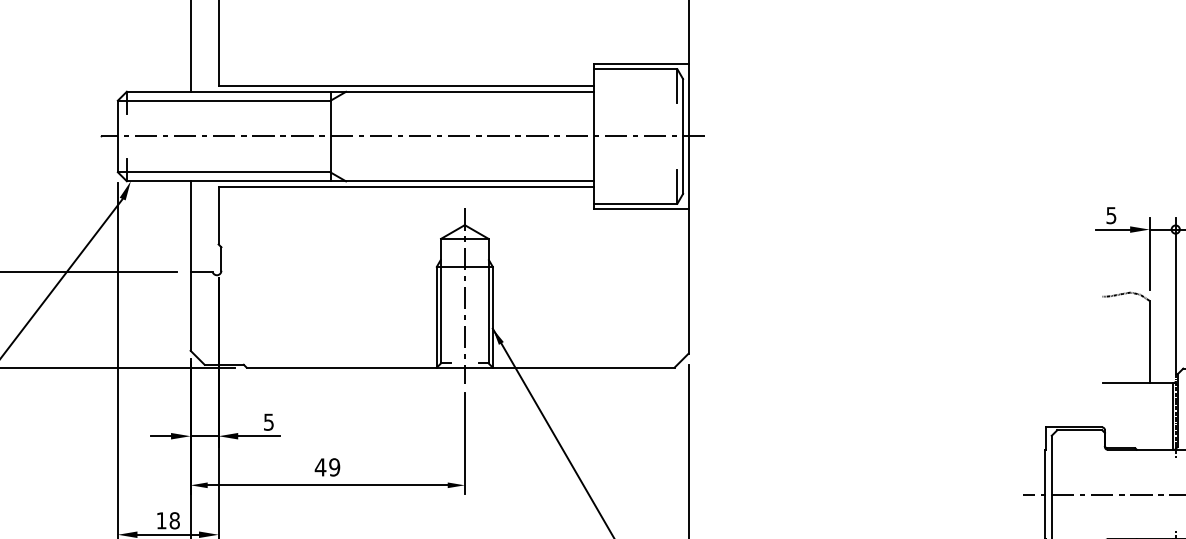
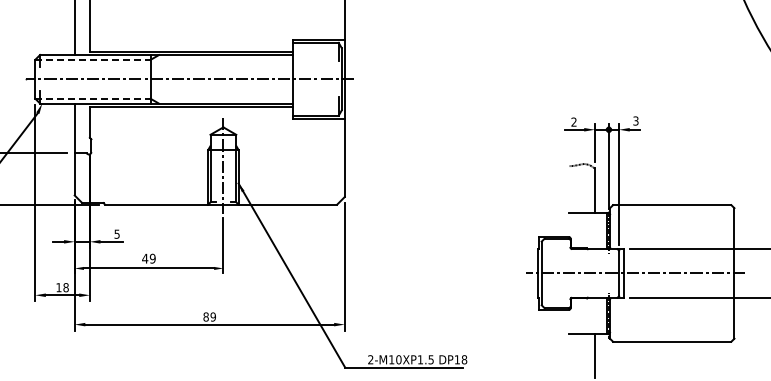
line: (223, 100) -> (92, 59), solid -> dashed
line: (223, 171) -> (92, 98), solid -> dashed
text: (1110, 214) -> (573, 121), 5 -> 2

